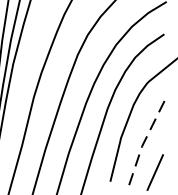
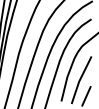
line: (144, 142) -> (80, 79), dashed -> solid

